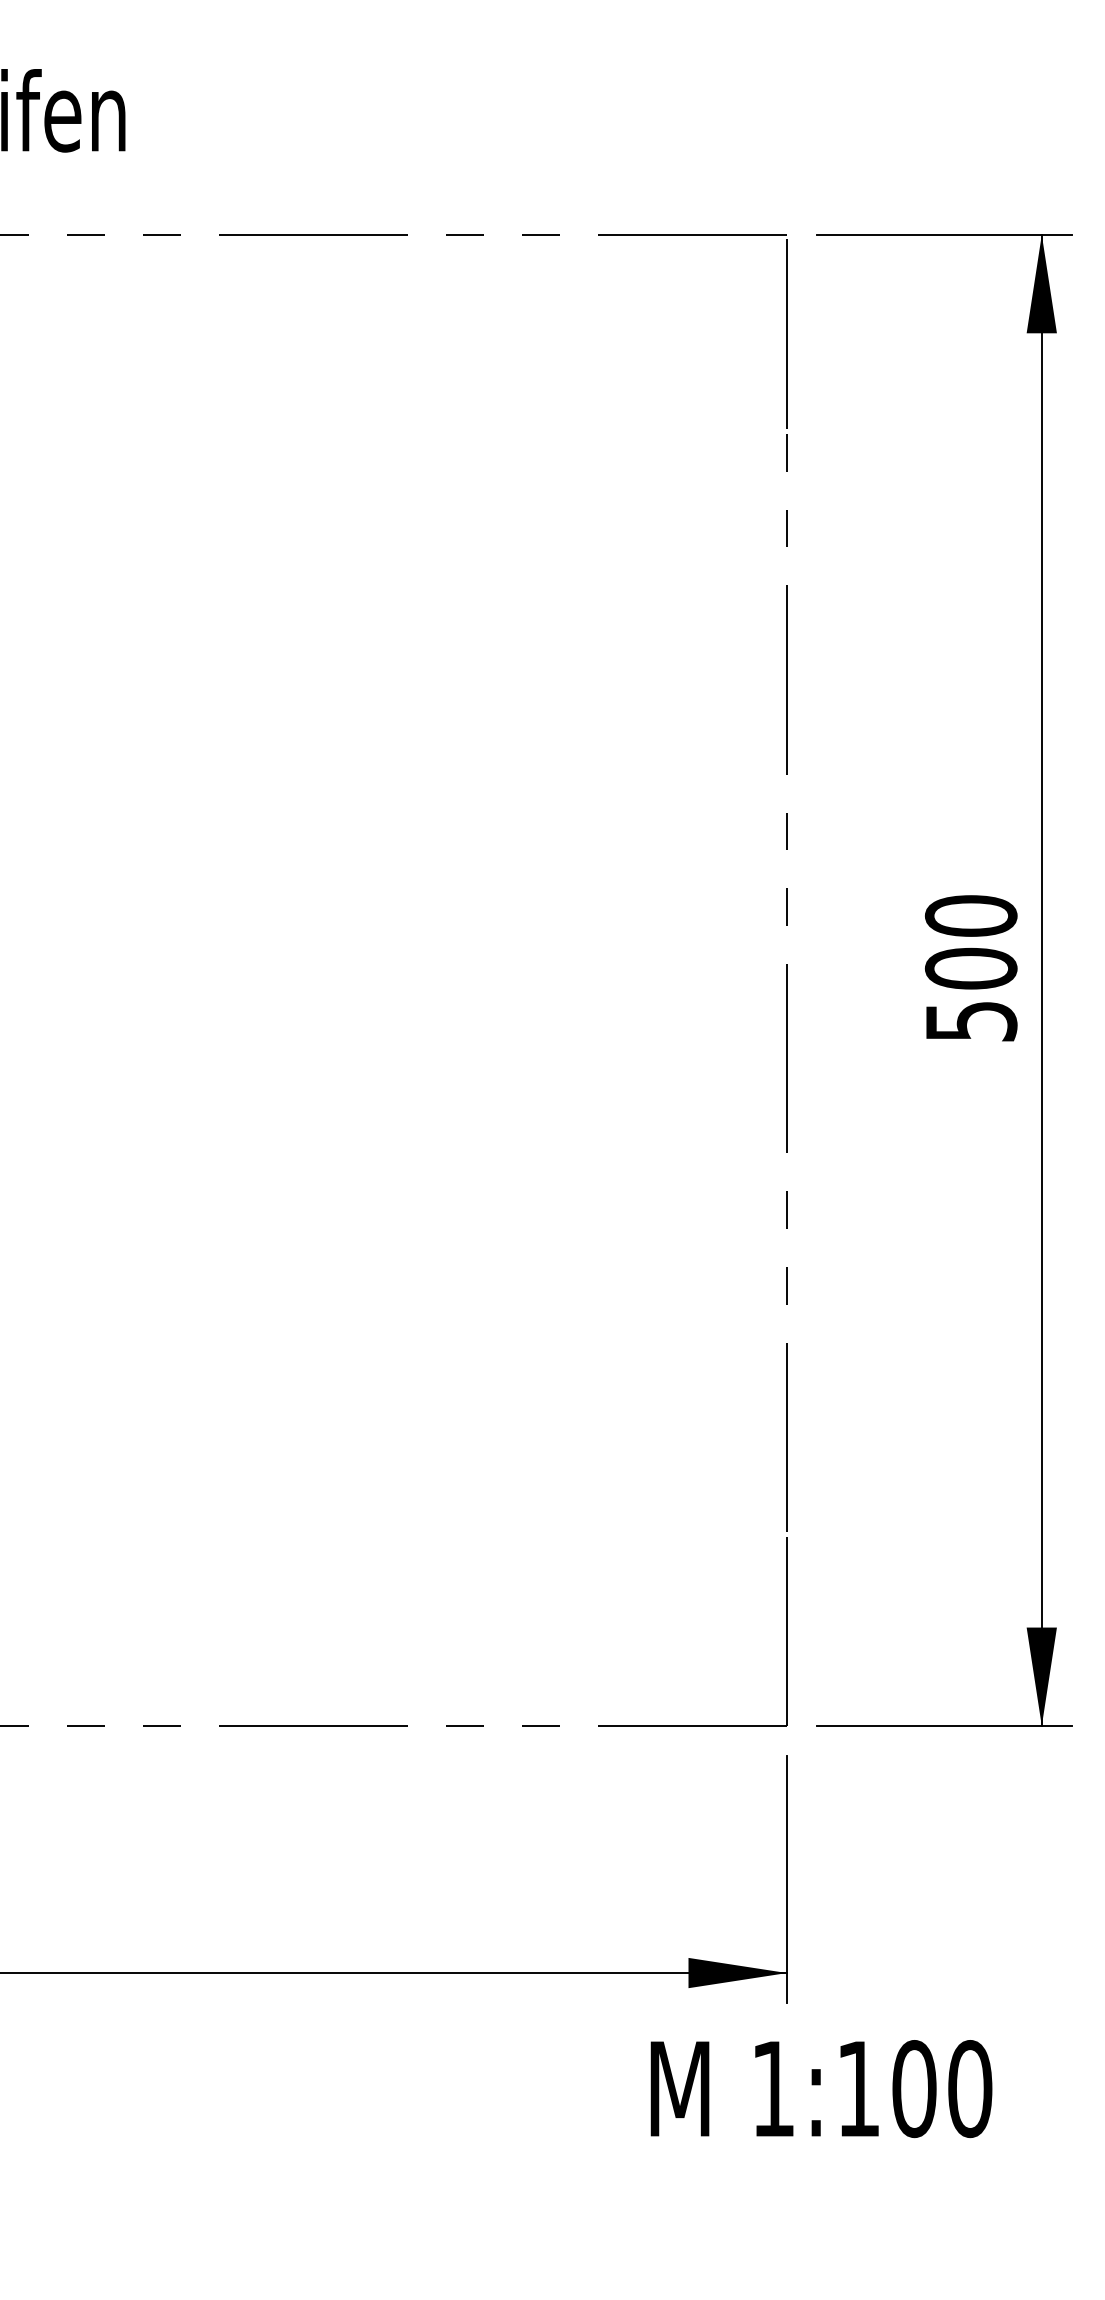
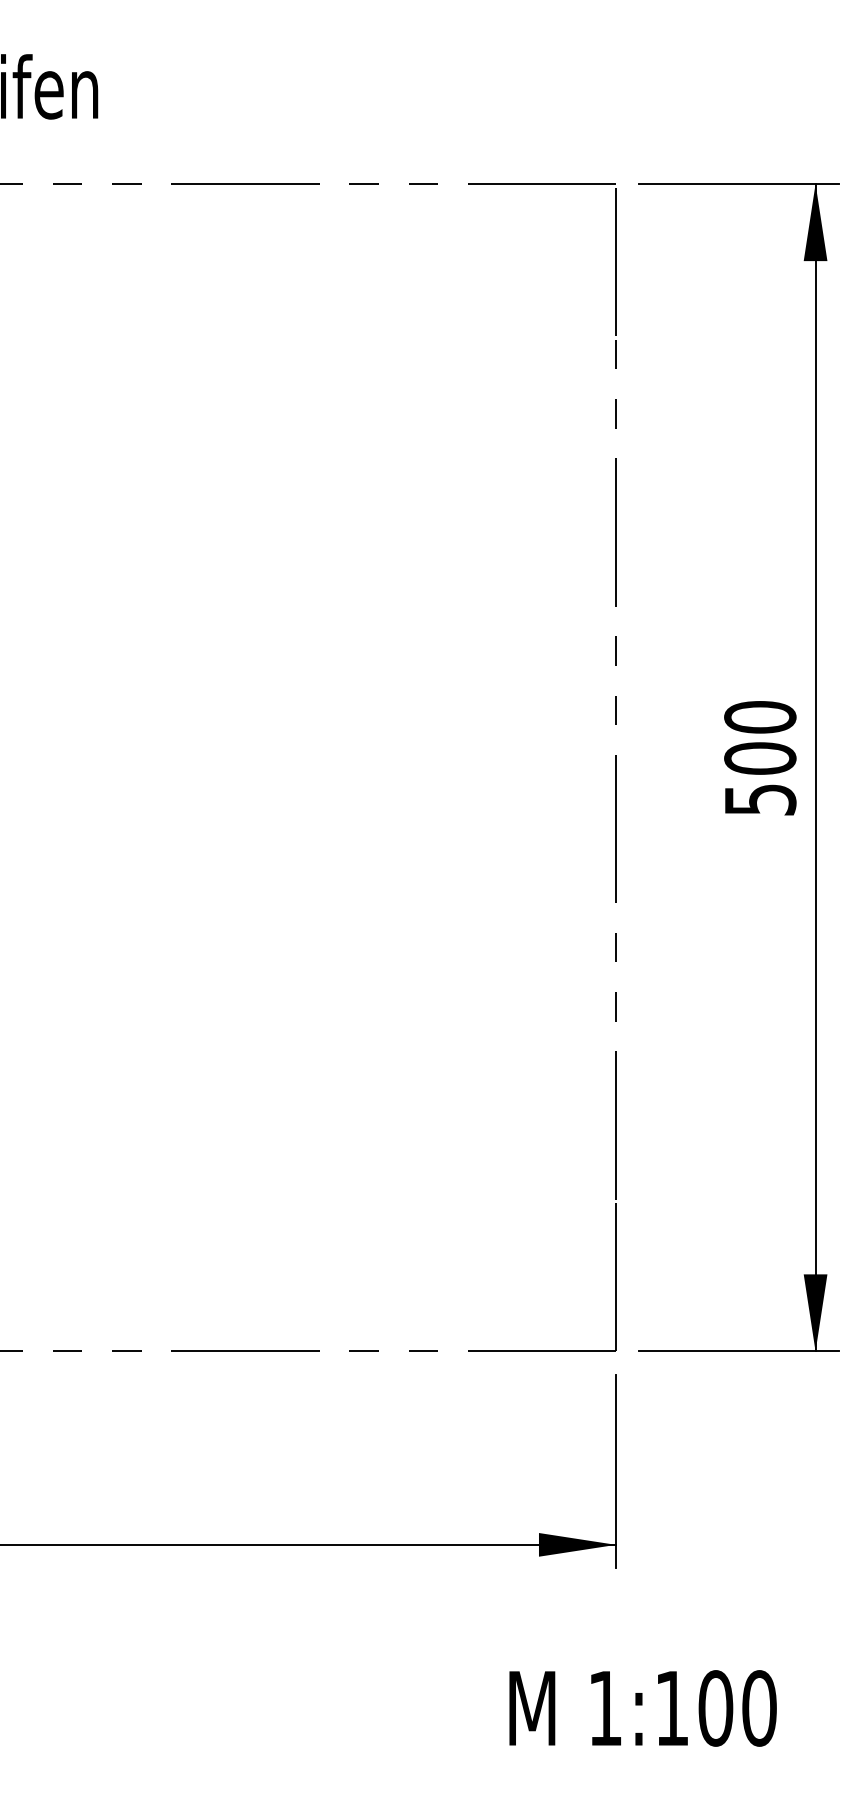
text: (821, 2089) -> (643, 1708), moved

